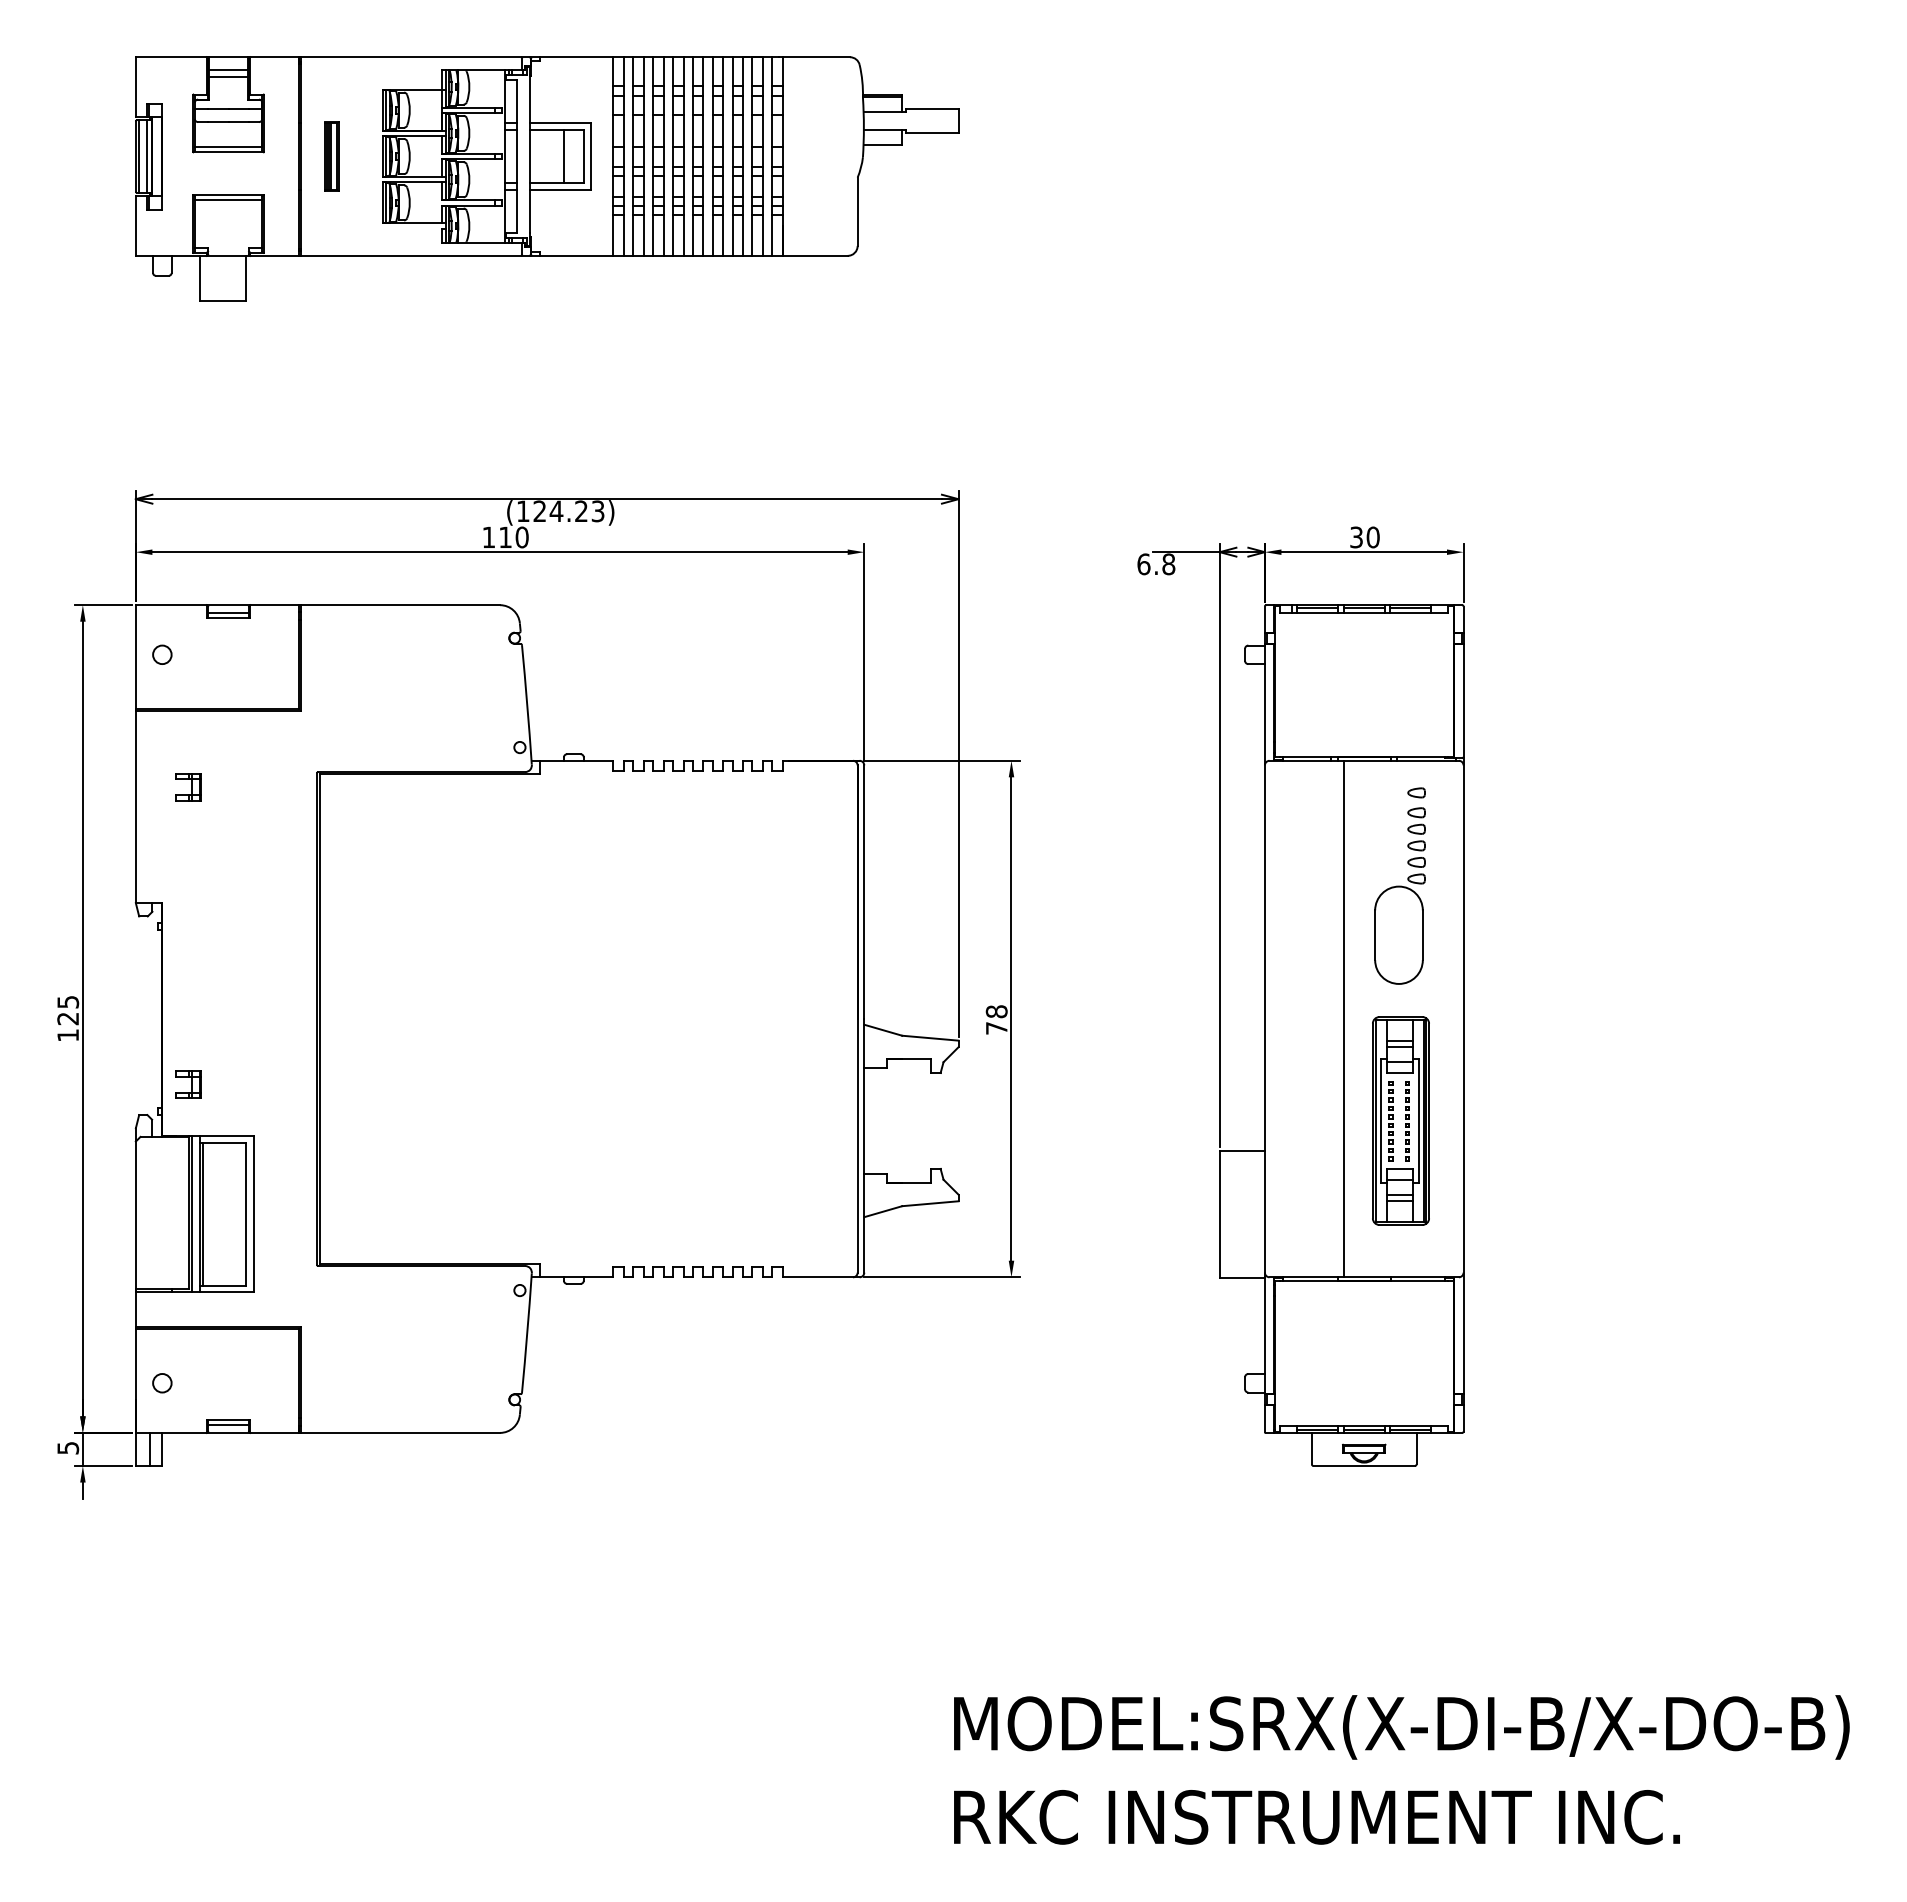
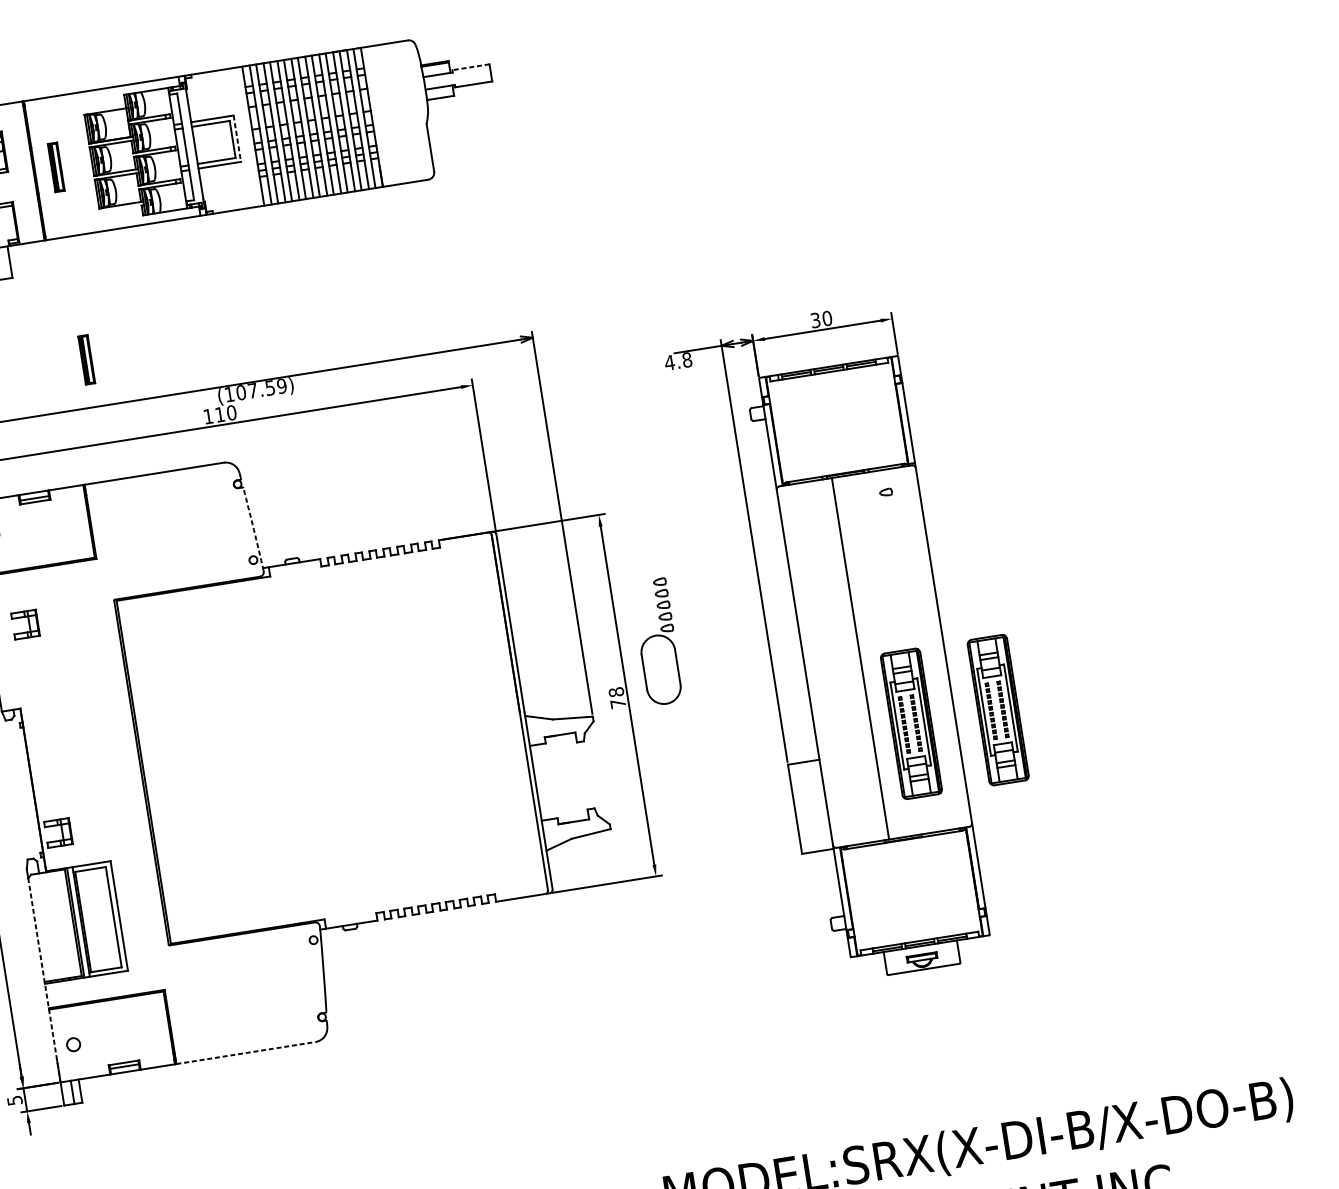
line: (931, 108) -> (470, 67), solid -> dashed
line: (564, 156) -> (219, 141), removed
line: (590, 157) -> (237, 139), solid -> dashed
part: (331, 431) -> (86, 359), added
text: (568, 511) -> (261, 389), (124.23) -> (107.59)
text: (1143, 564) -> (669, 362), 6.8 -> 4.8
arc: (527, 704) -> (253, 529), solid -> dashed
part: (188, 787) -> (25, 624), size x1.4
part: (1399, 895) -> (657, 641), moved
part: (188, 1084) -> (58, 832), size x1.4
part: (1524, 1120) -> (997, 709), added
line: (135, 1286) -> (44, 979), solid -> dashed
line: (401, 1432) -> (246, 1052), solid -> dashed

